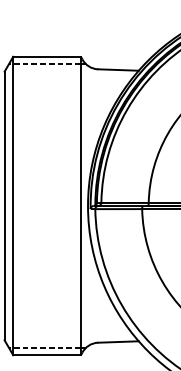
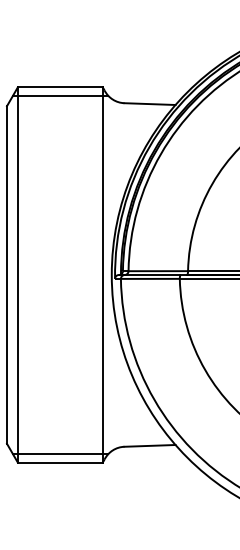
line: (44, 63) -> (57, 95), dashed -> solid
line: (44, 348) -> (57, 454), dashed -> solid

